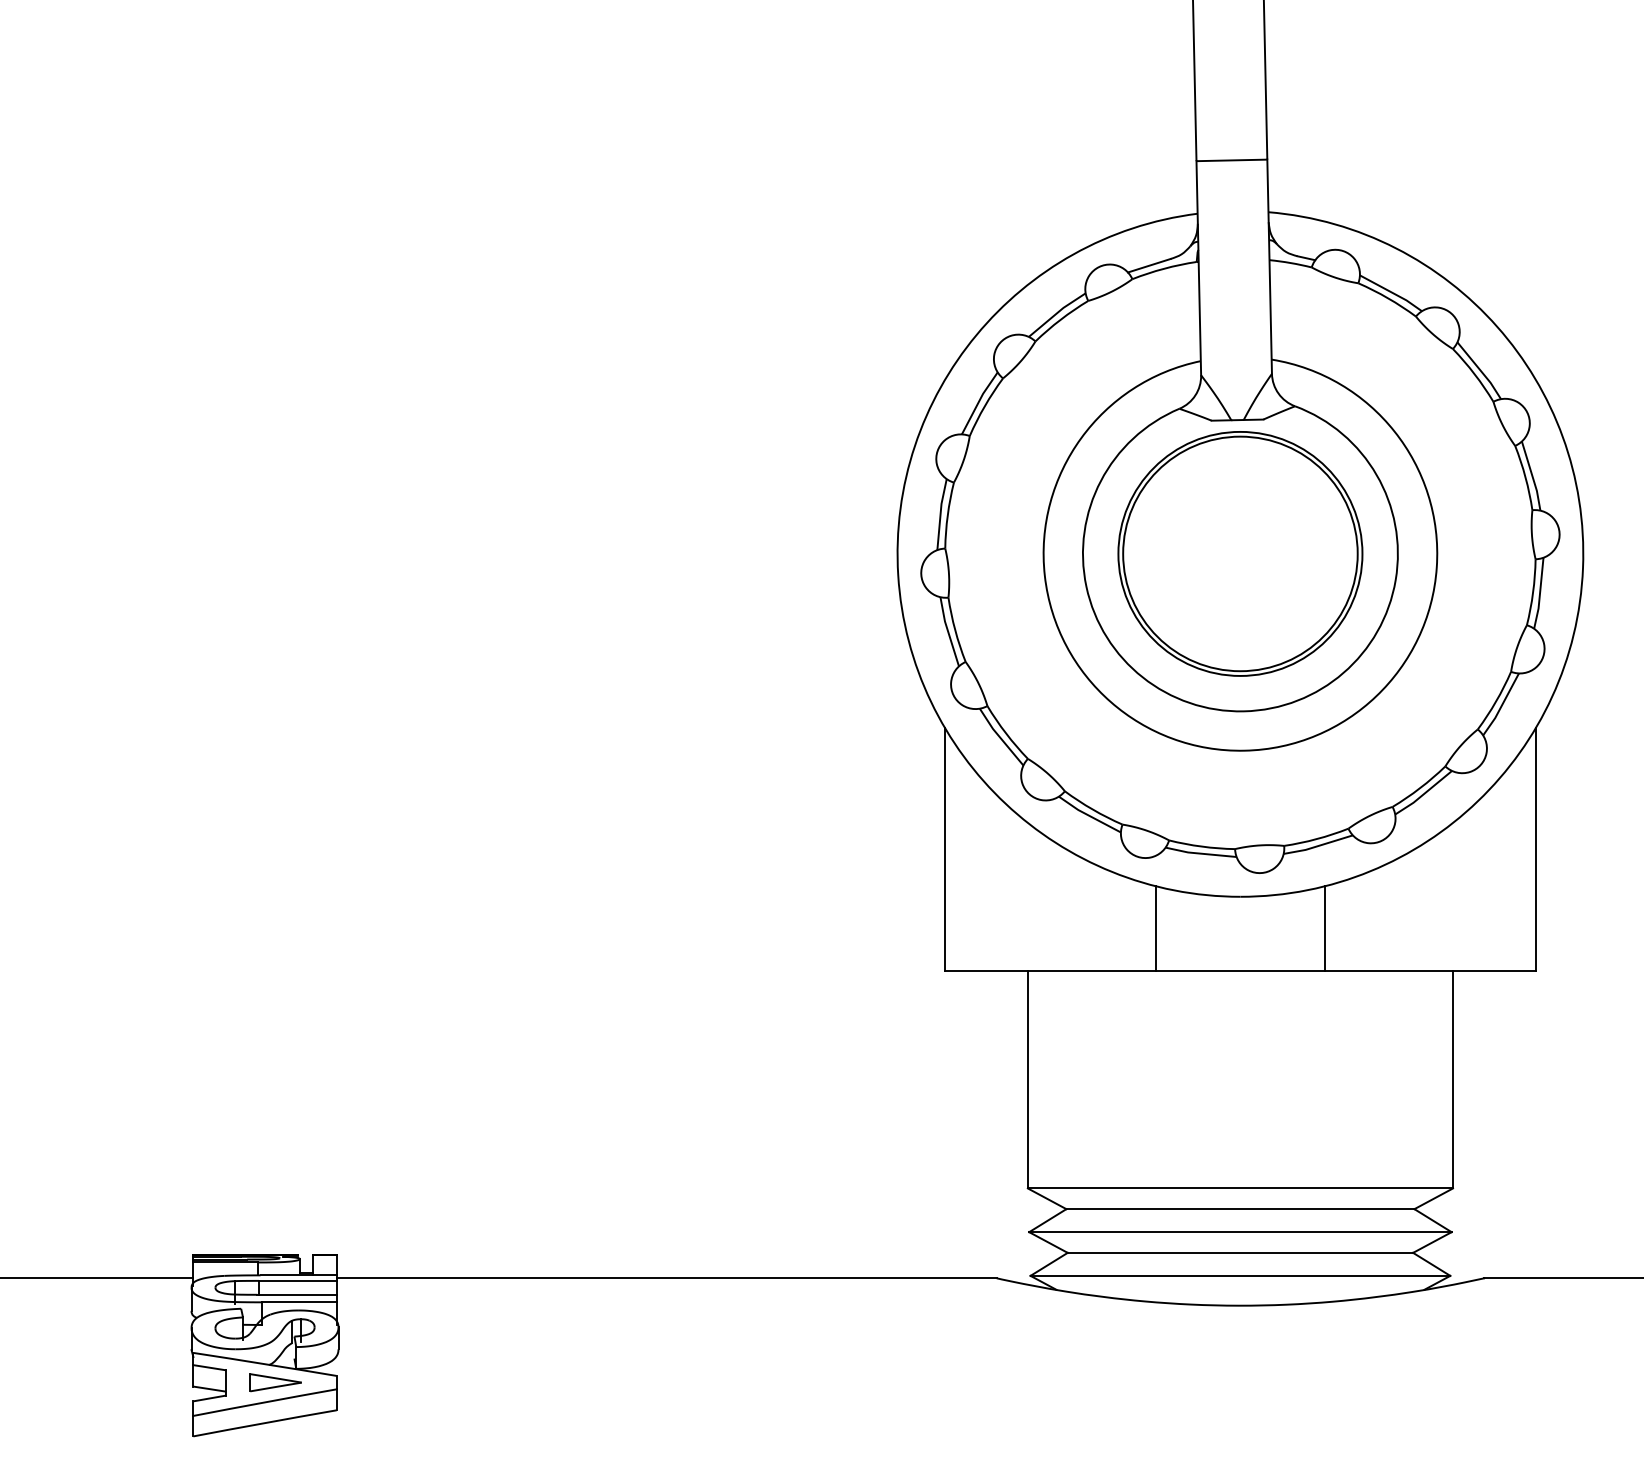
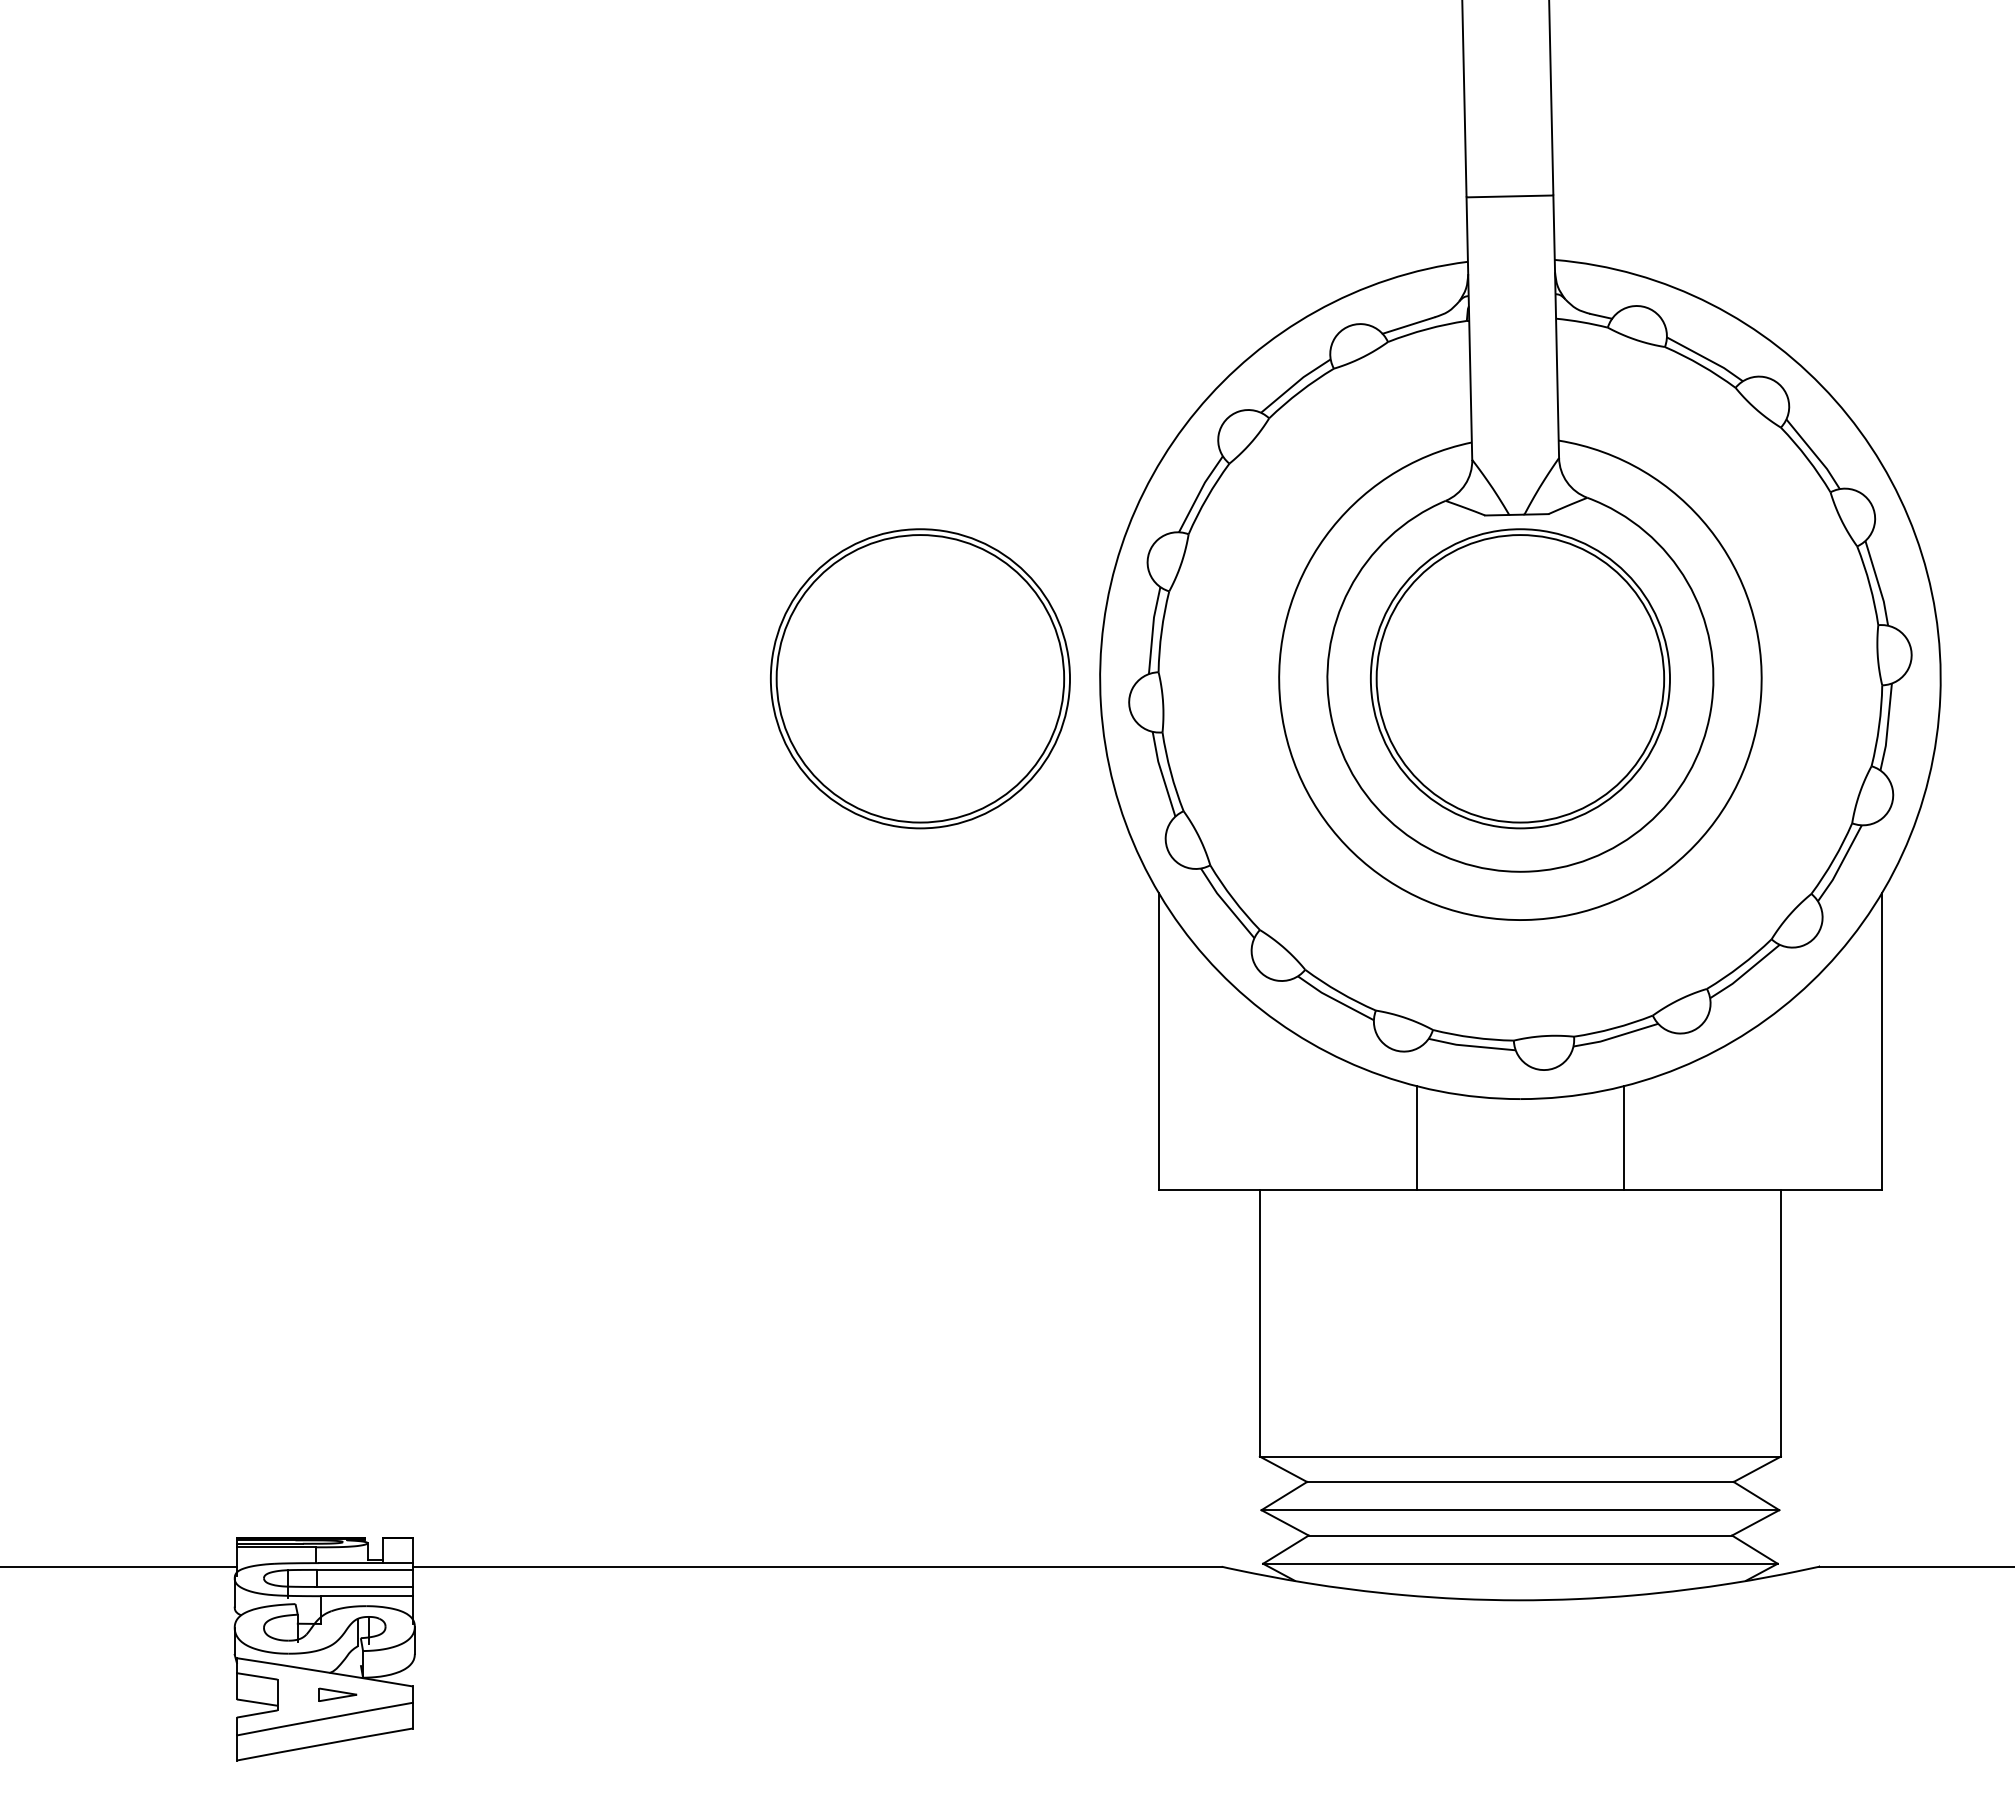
part: (751, 553) -> (920, 678), added
part: (275, 1382) -> (337, 1694), size x0.6

